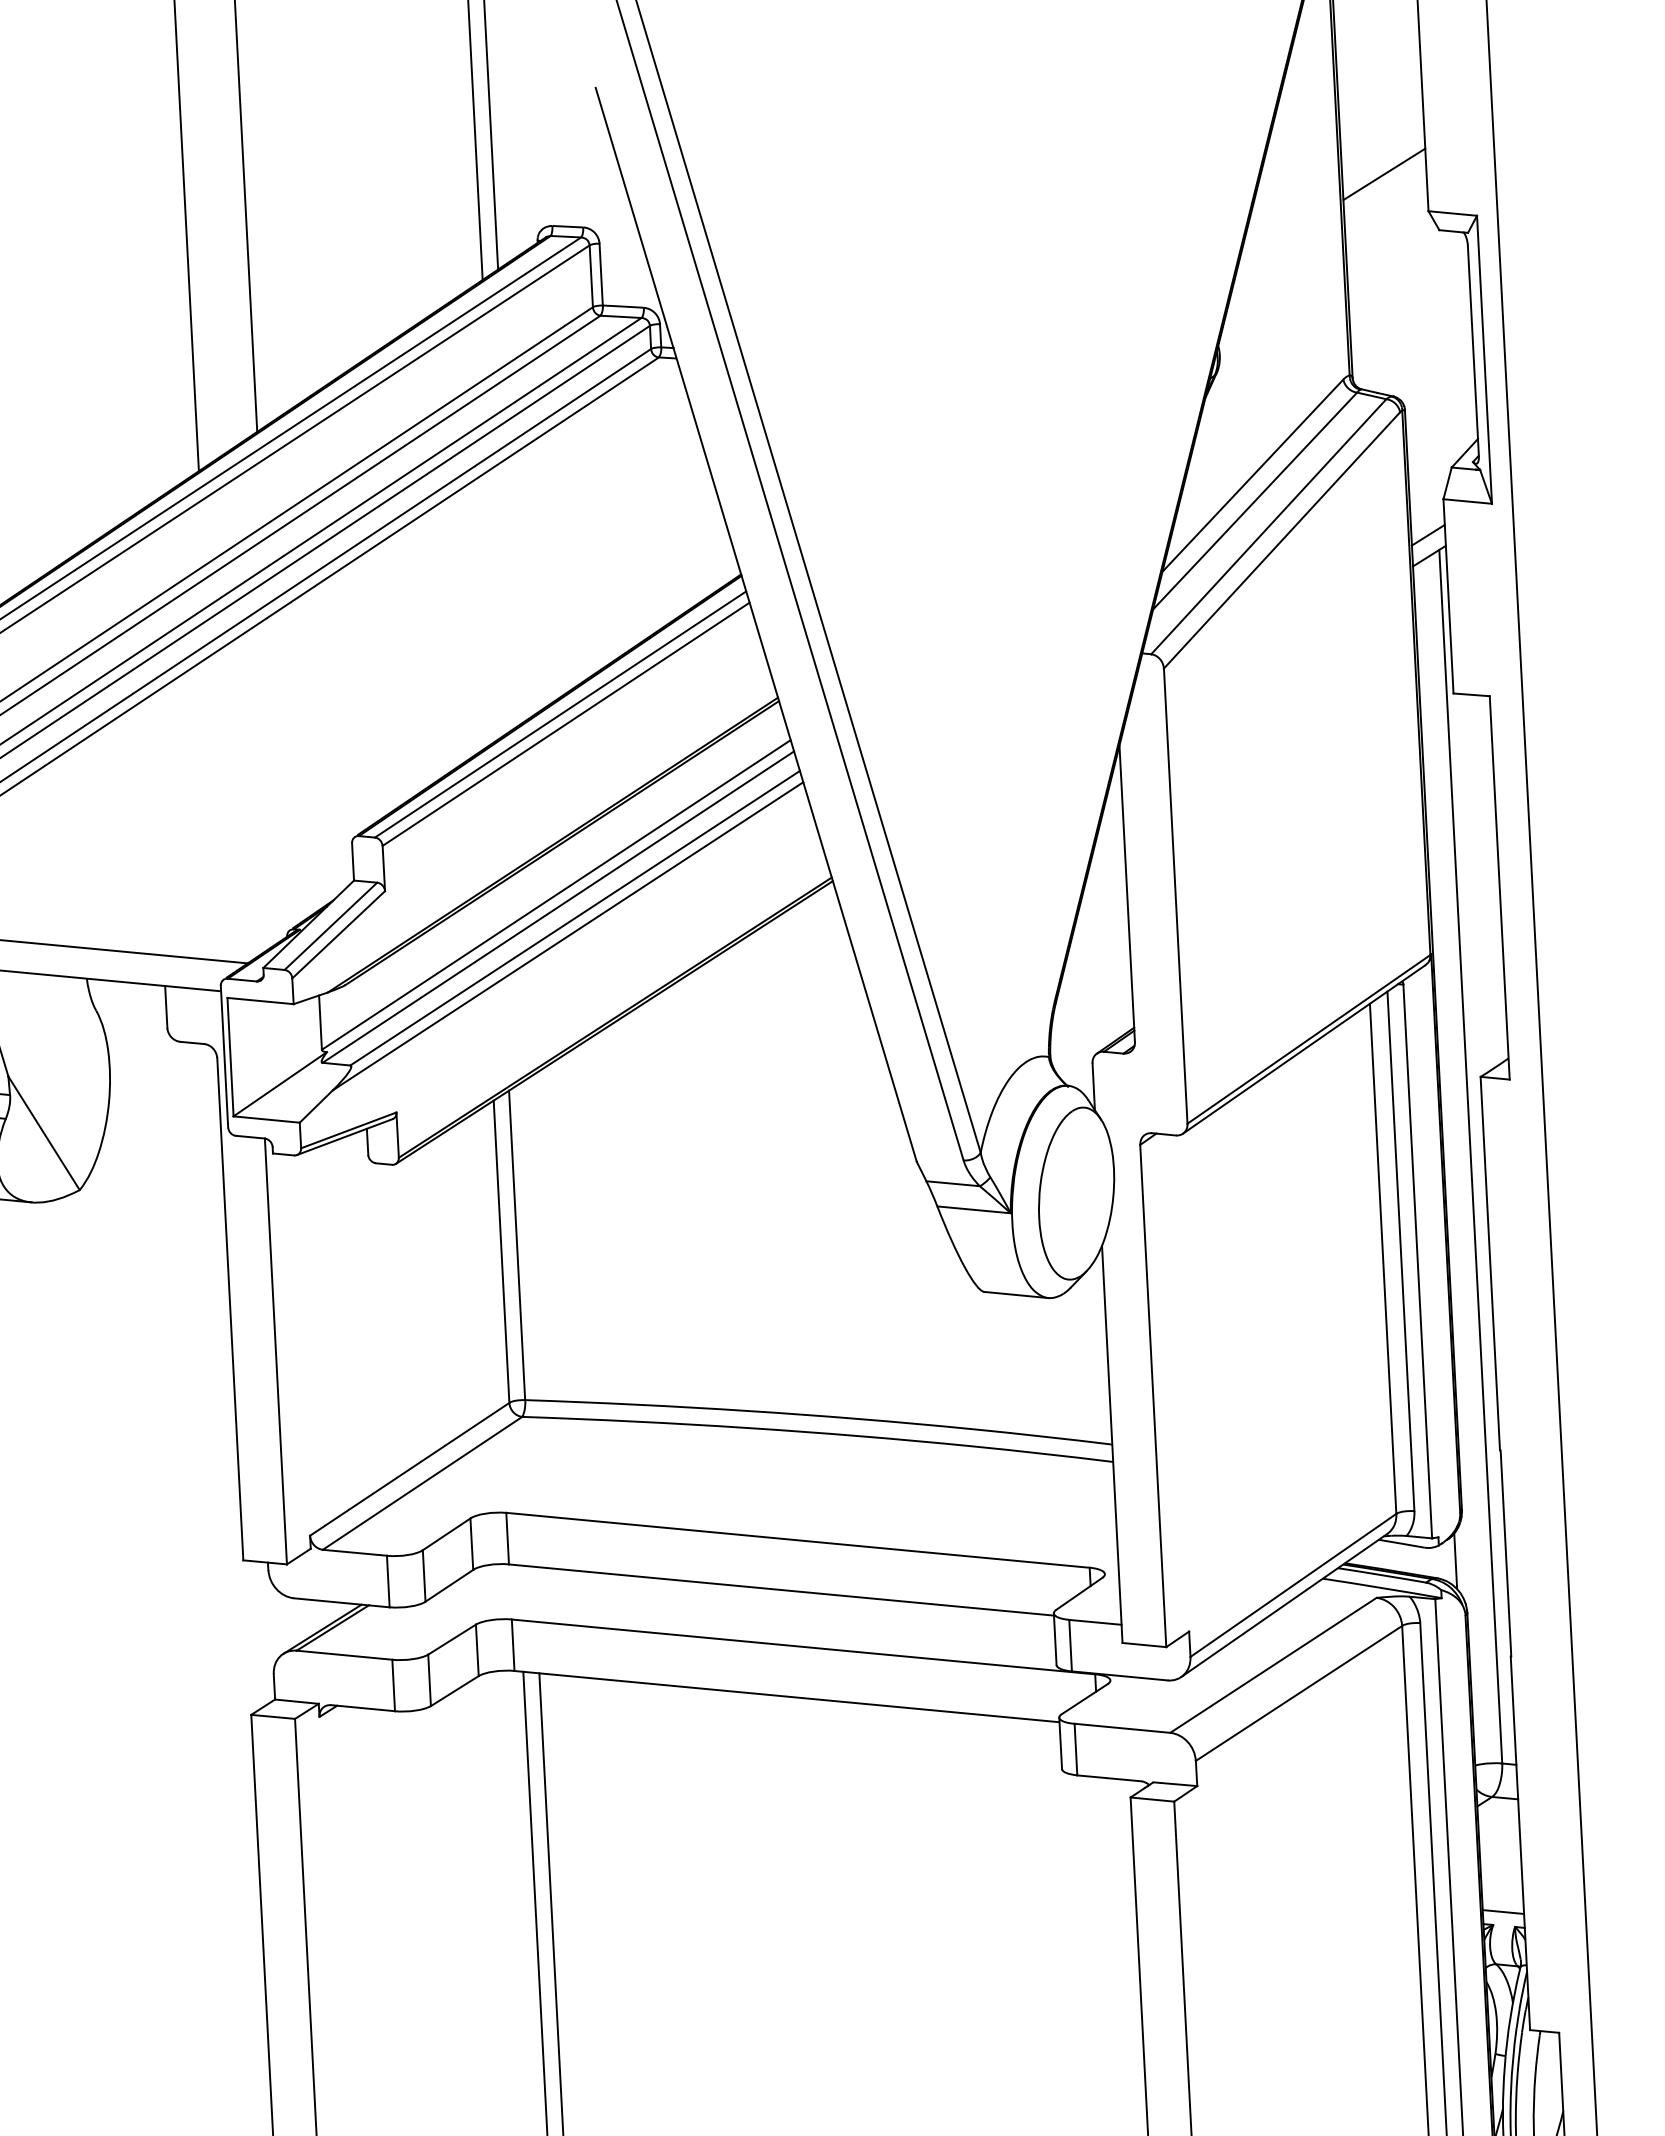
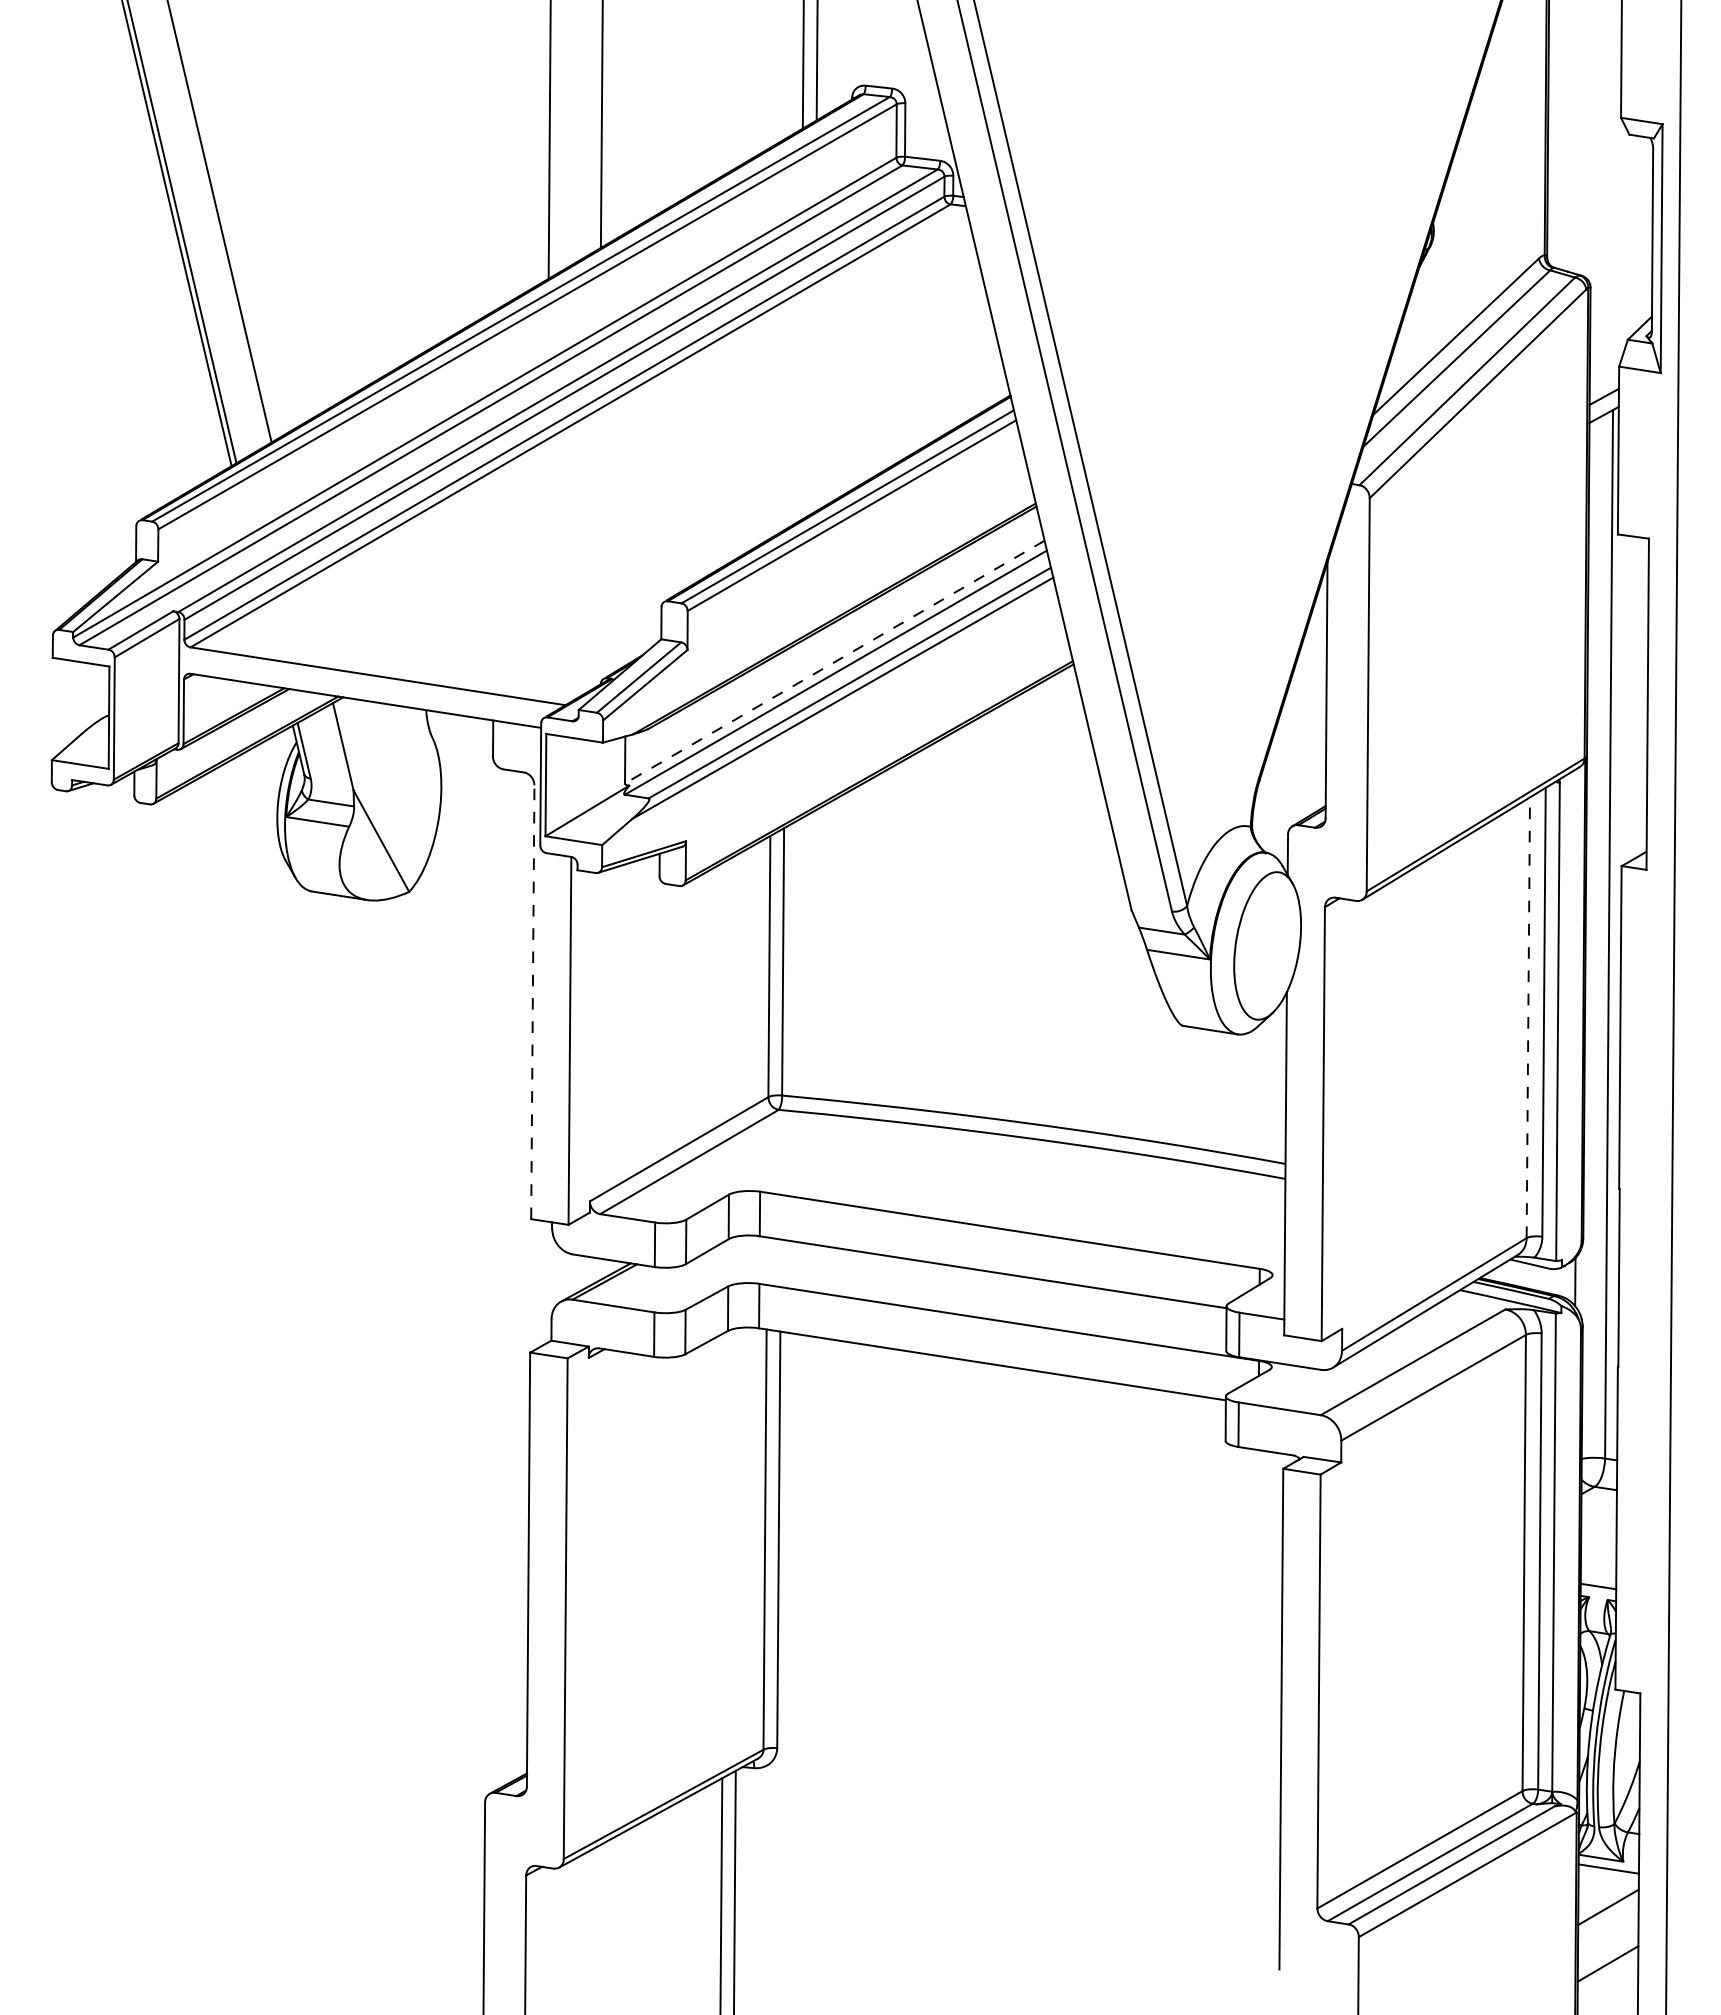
line: (1383, 174) -> (1584, 83), removed
line: (555, 895) -> (834, 662), solid -> dashed
line: (1383, 1258) -> (1528, 1017), solid -> dashed
line: (229, 1309) -> (532, 1002), solid -> dashed

